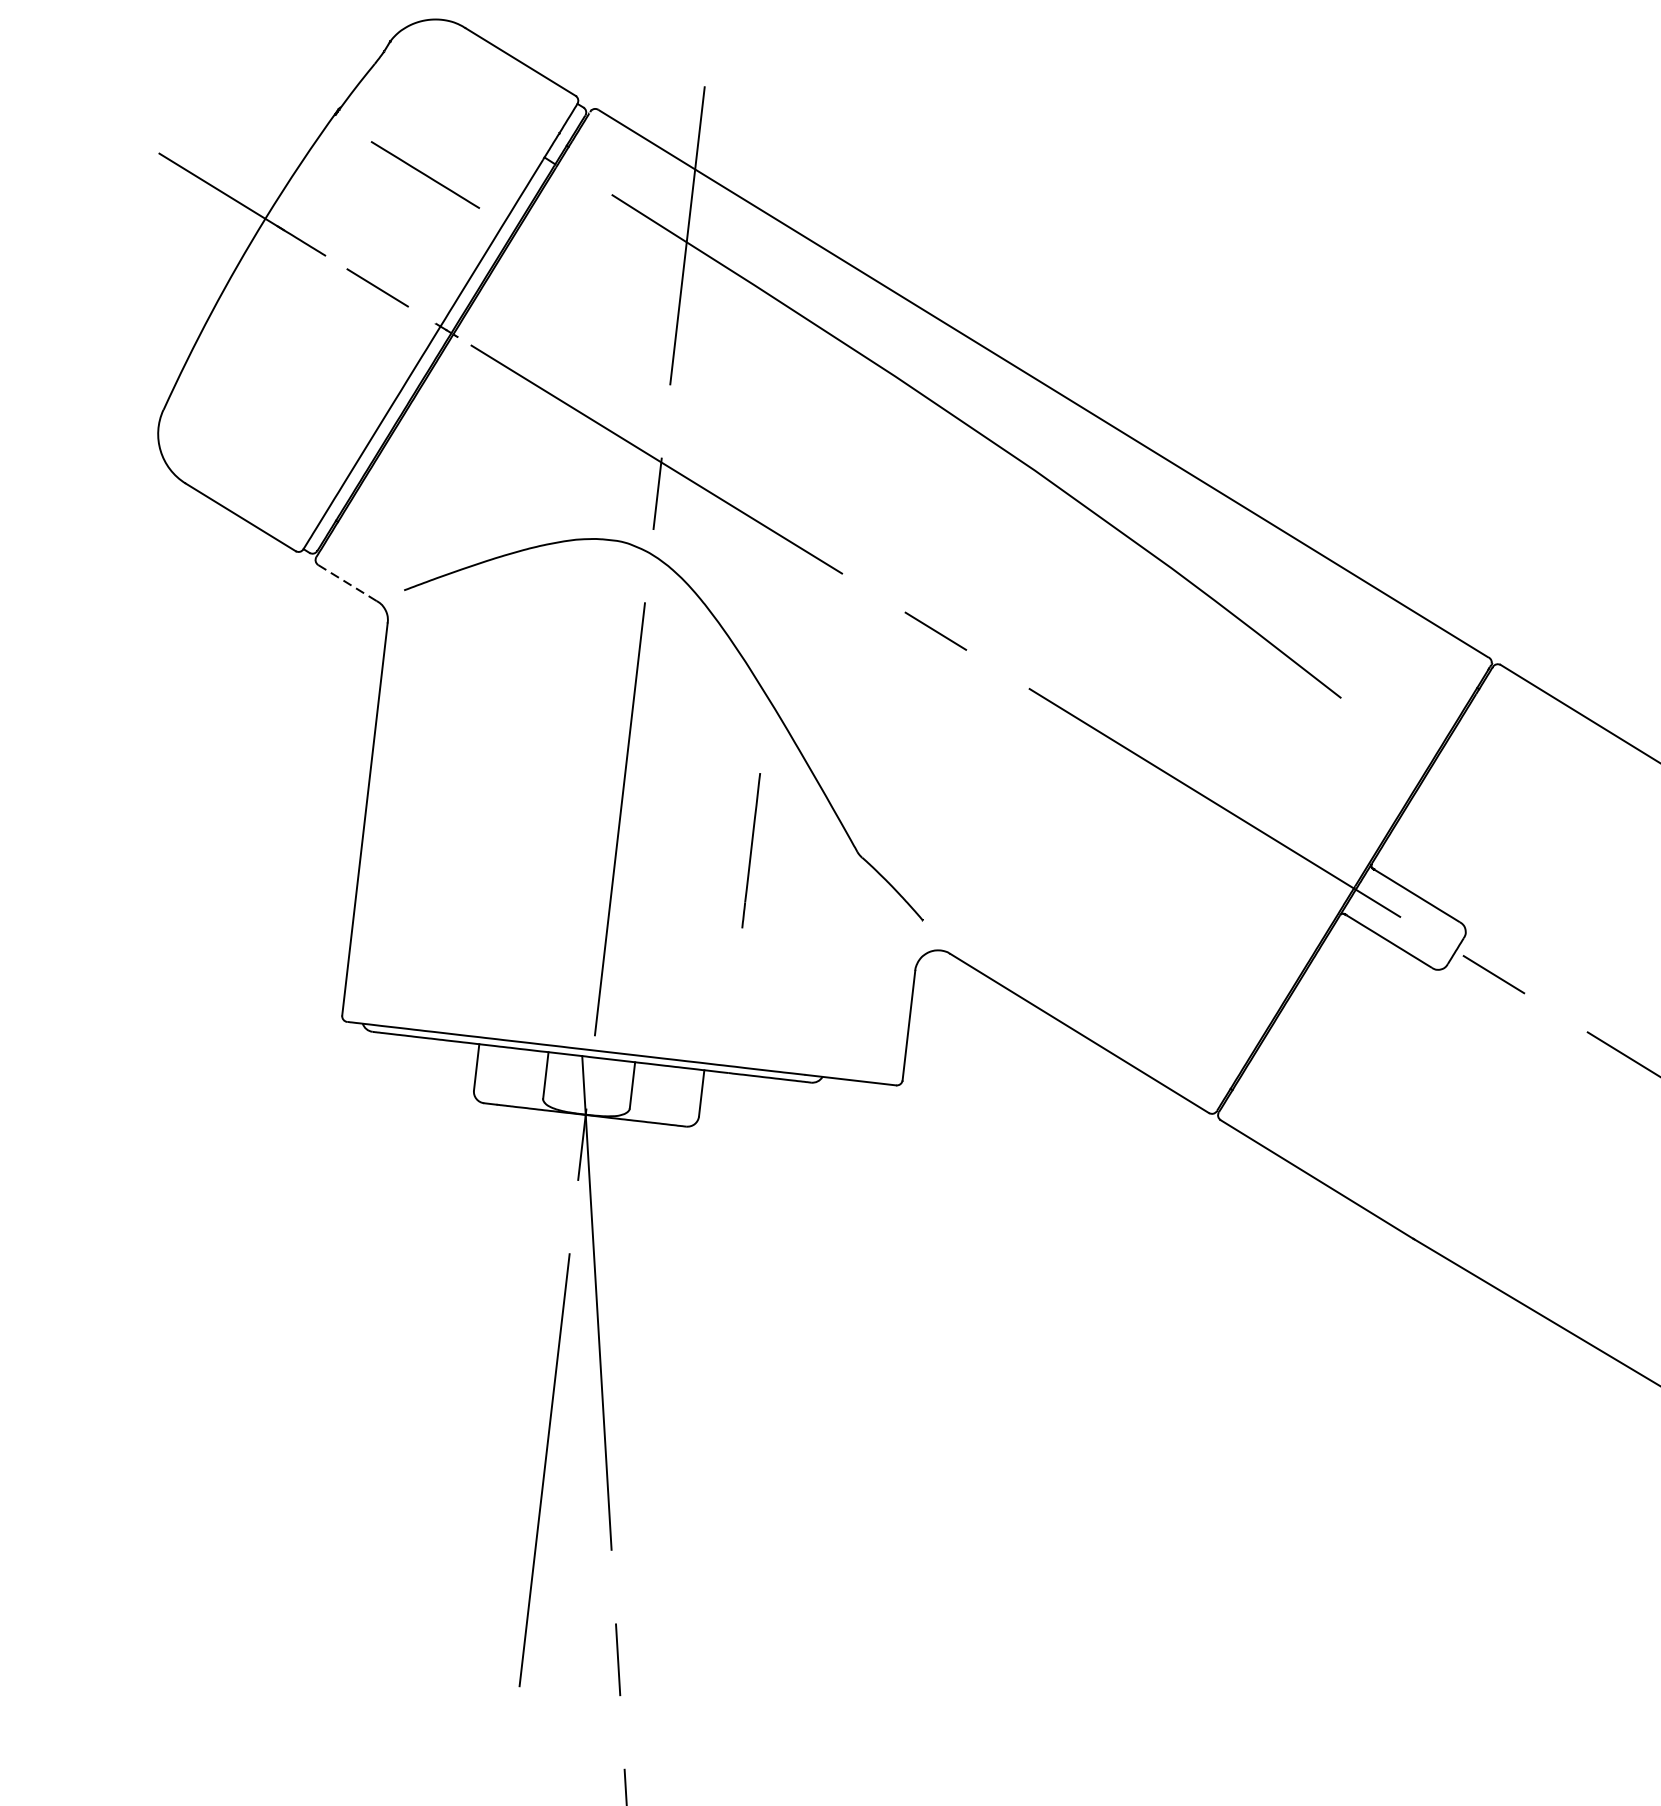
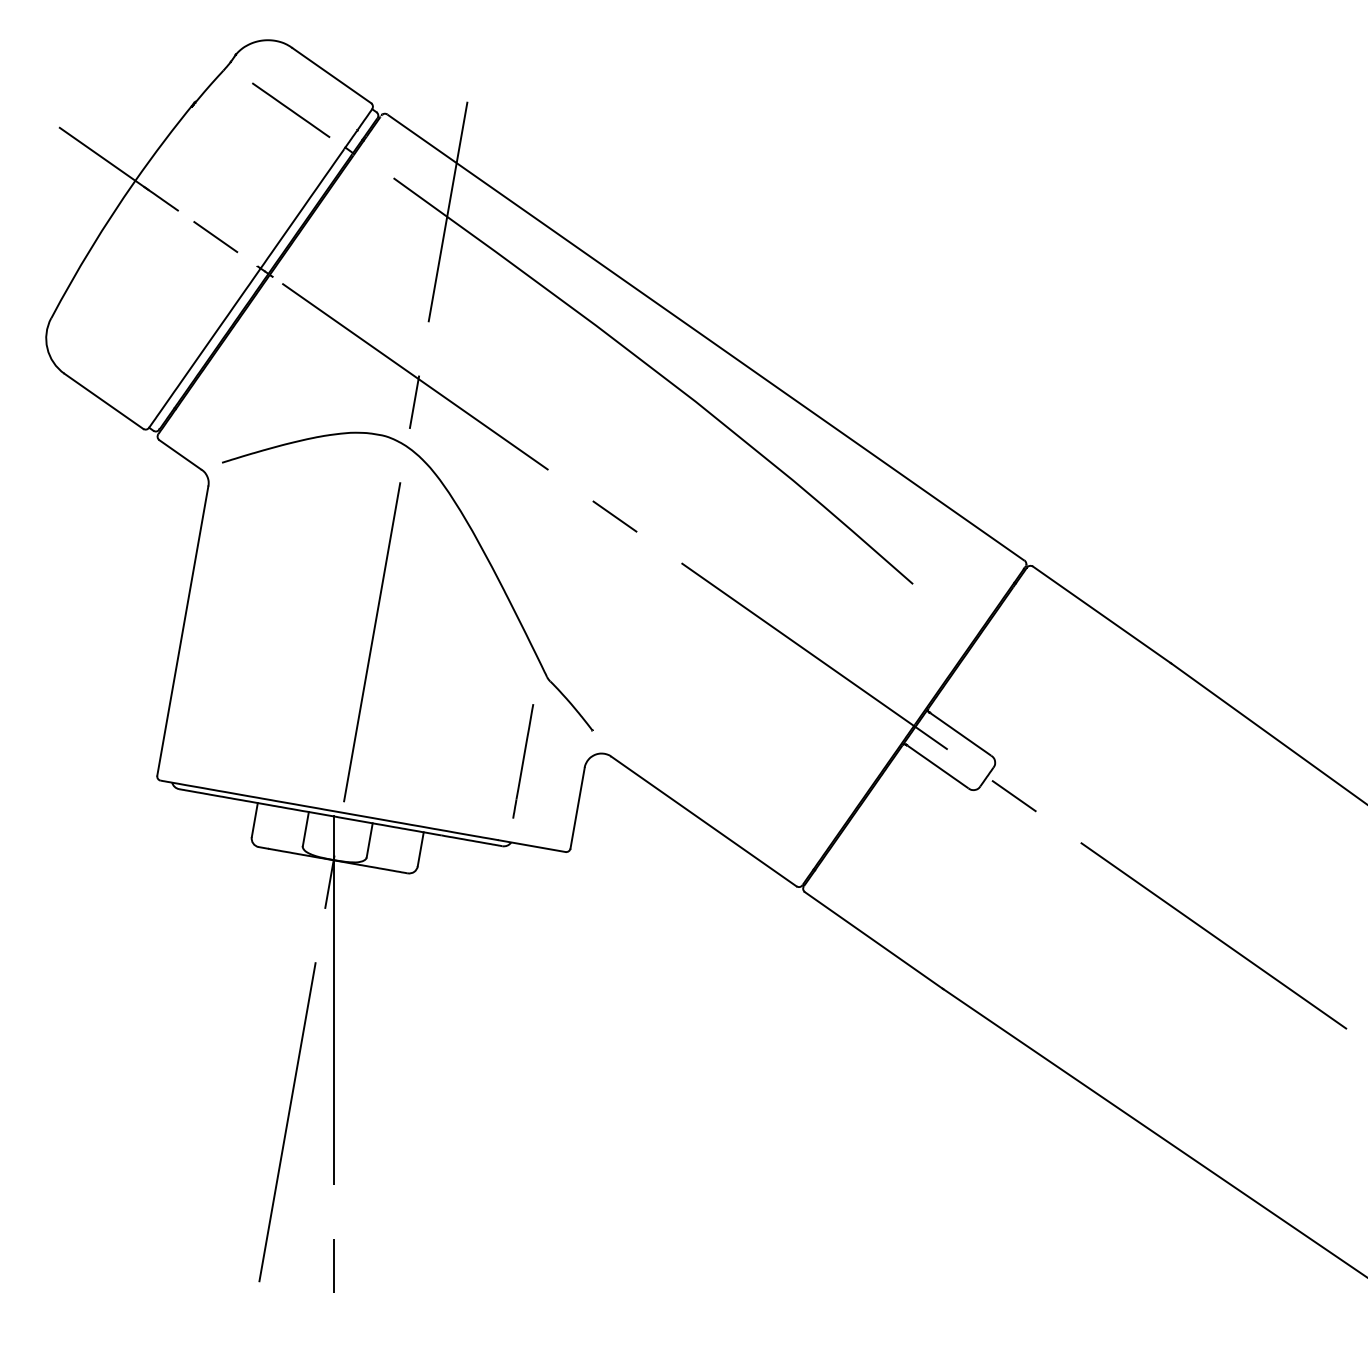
line: (425, 173) -> (291, 109), moved
line: (347, 582) -> (180, 454), dashed -> solid
line: (751, 850) -> (523, 761), moved

